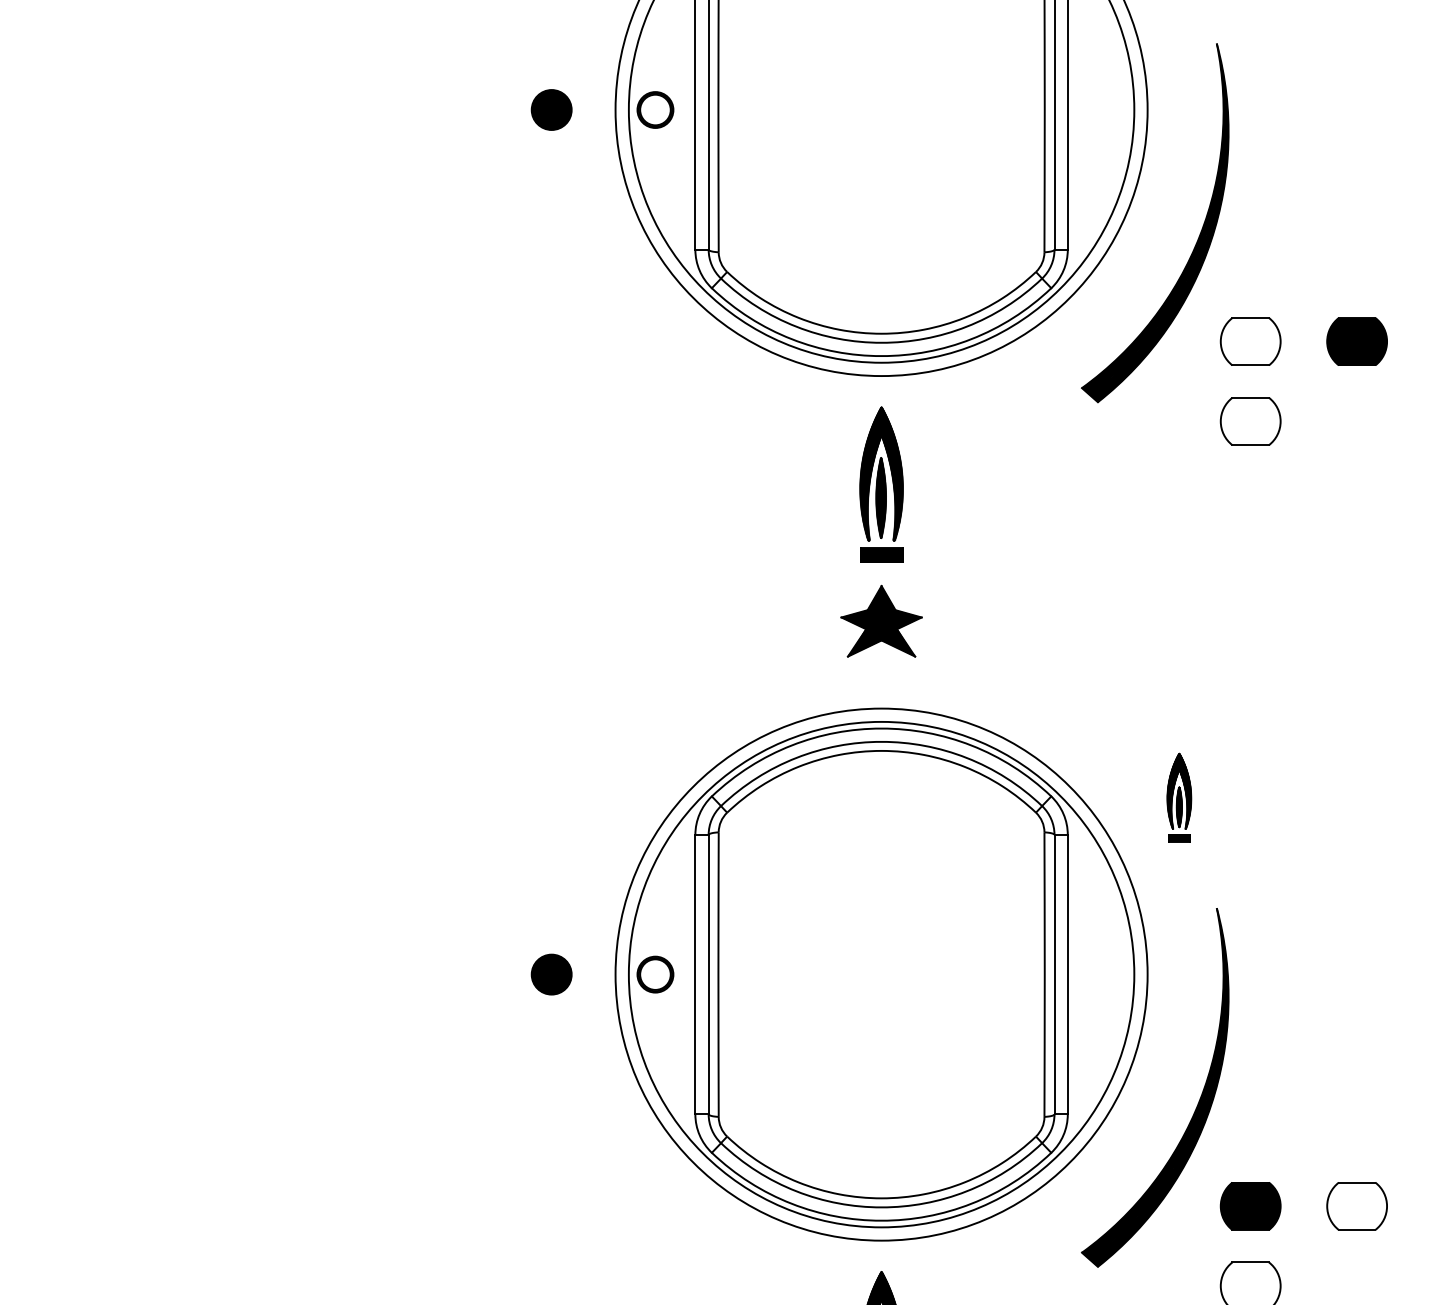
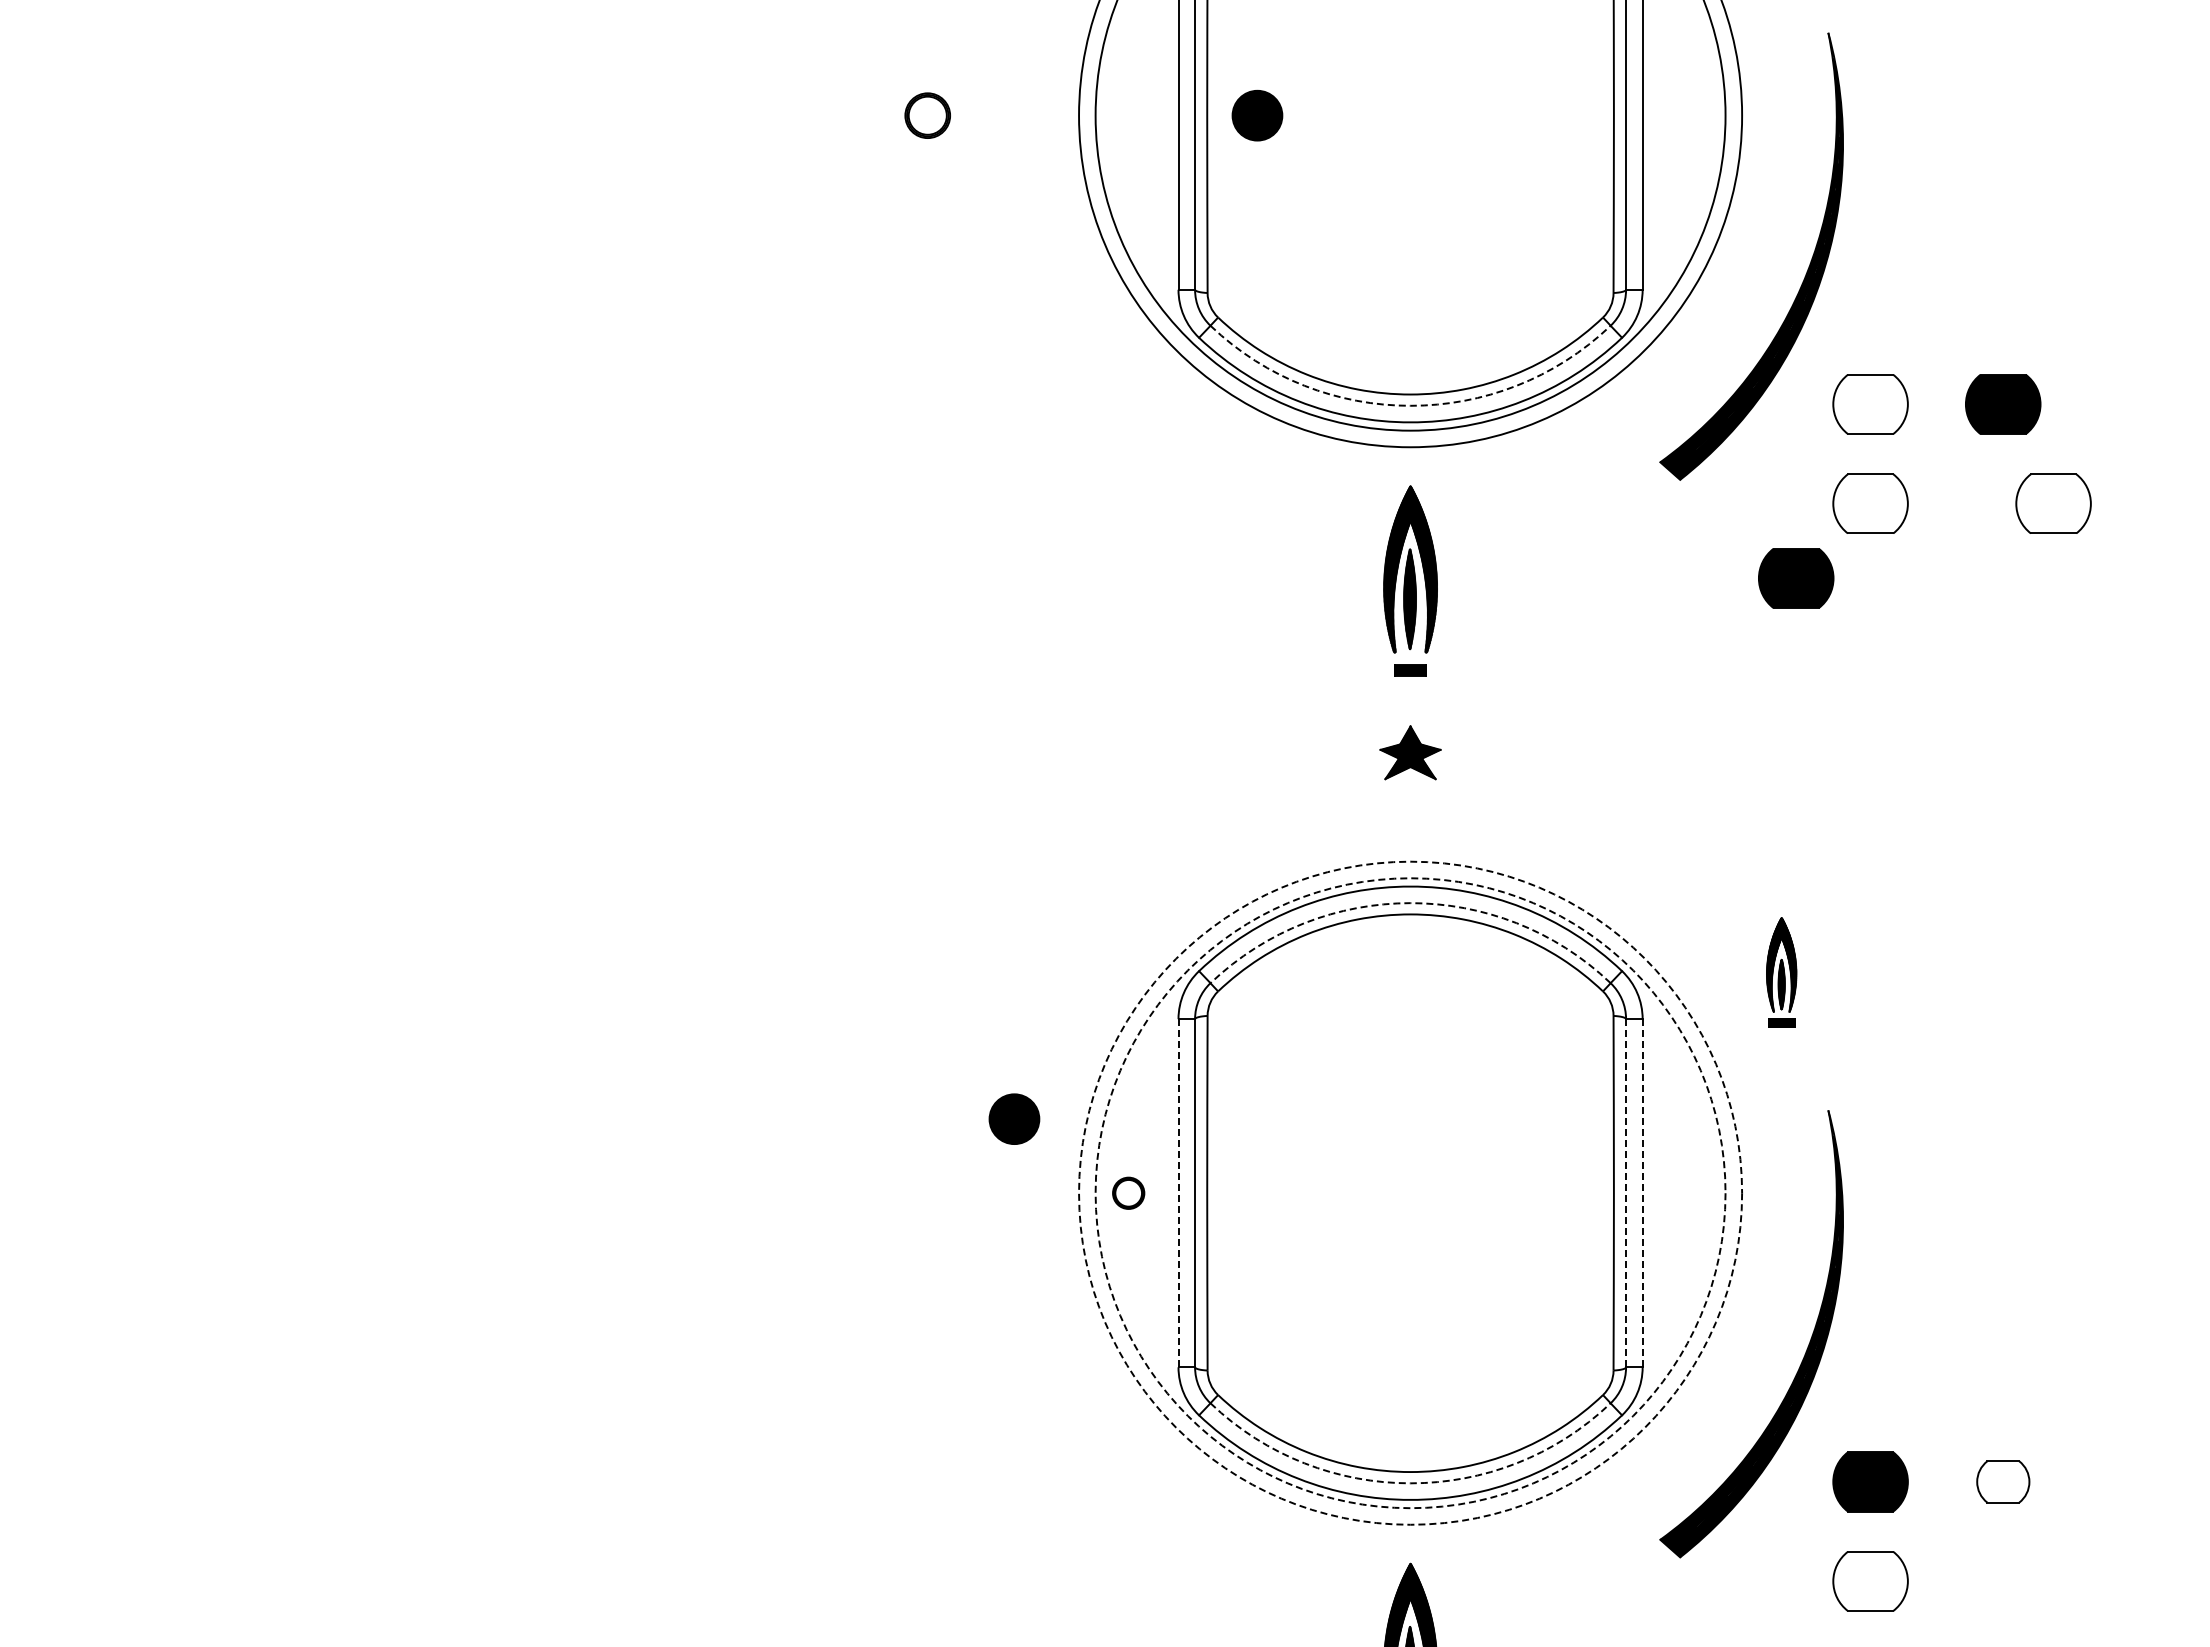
part: (551, 109) -> (1257, 115), moved
part: (655, 109) -> (927, 115), moved
arc: (881, 342) -> (1410, 405), solid -> dashed
part: (1397, 421) -> (2053, 503), added
part: (1191, 481) -> (1796, 578), added
part: (881, 555) -> (1410, 670), size x0.6
part: (881, 620) -> (1410, 752), size x0.6
arc: (881, 742) -> (1410, 903), solid -> dashed
part: (551, 974) -> (1014, 1118), moved
part: (655, 974) -> (1128, 1193), size x0.7
line: (695, 974) -> (1178, 1192), solid -> dashed
circle: (881, 974) -> (1410, 1192), solid -> dashed
circle: (881, 974) -> (1410, 1193), solid -> dashed
line: (1054, 974) -> (1626, 1192), solid -> dashed
line: (1067, 974) -> (1642, 1193), solid -> dashed
part: (1357, 1205) -> (2003, 1481), size x0.7
arc: (881, 1207) -> (1410, 1483), solid -> dashed

